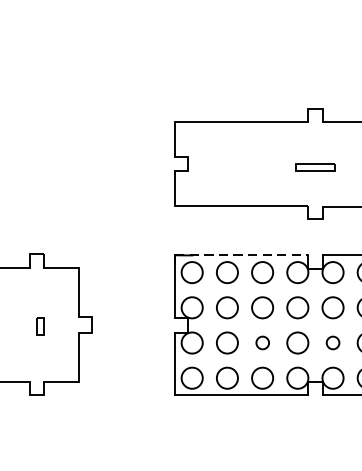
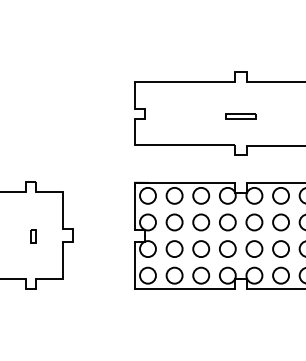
line: (241, 254) -> (185, 182), dashed -> solid
circle: (262, 342) -> (201, 248), size x1.67
circle: (333, 342) -> (254, 248), size x1.67

